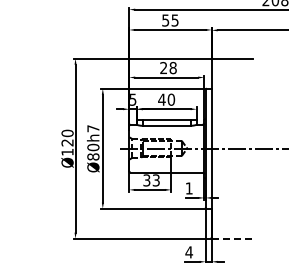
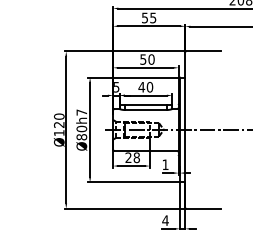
text: (168, 67) -> (147, 59), 28 -> 50
text: (151, 180) -> (132, 157), 33 -> 28
line: (233, 238) -> (204, 208), dashed -> solid

